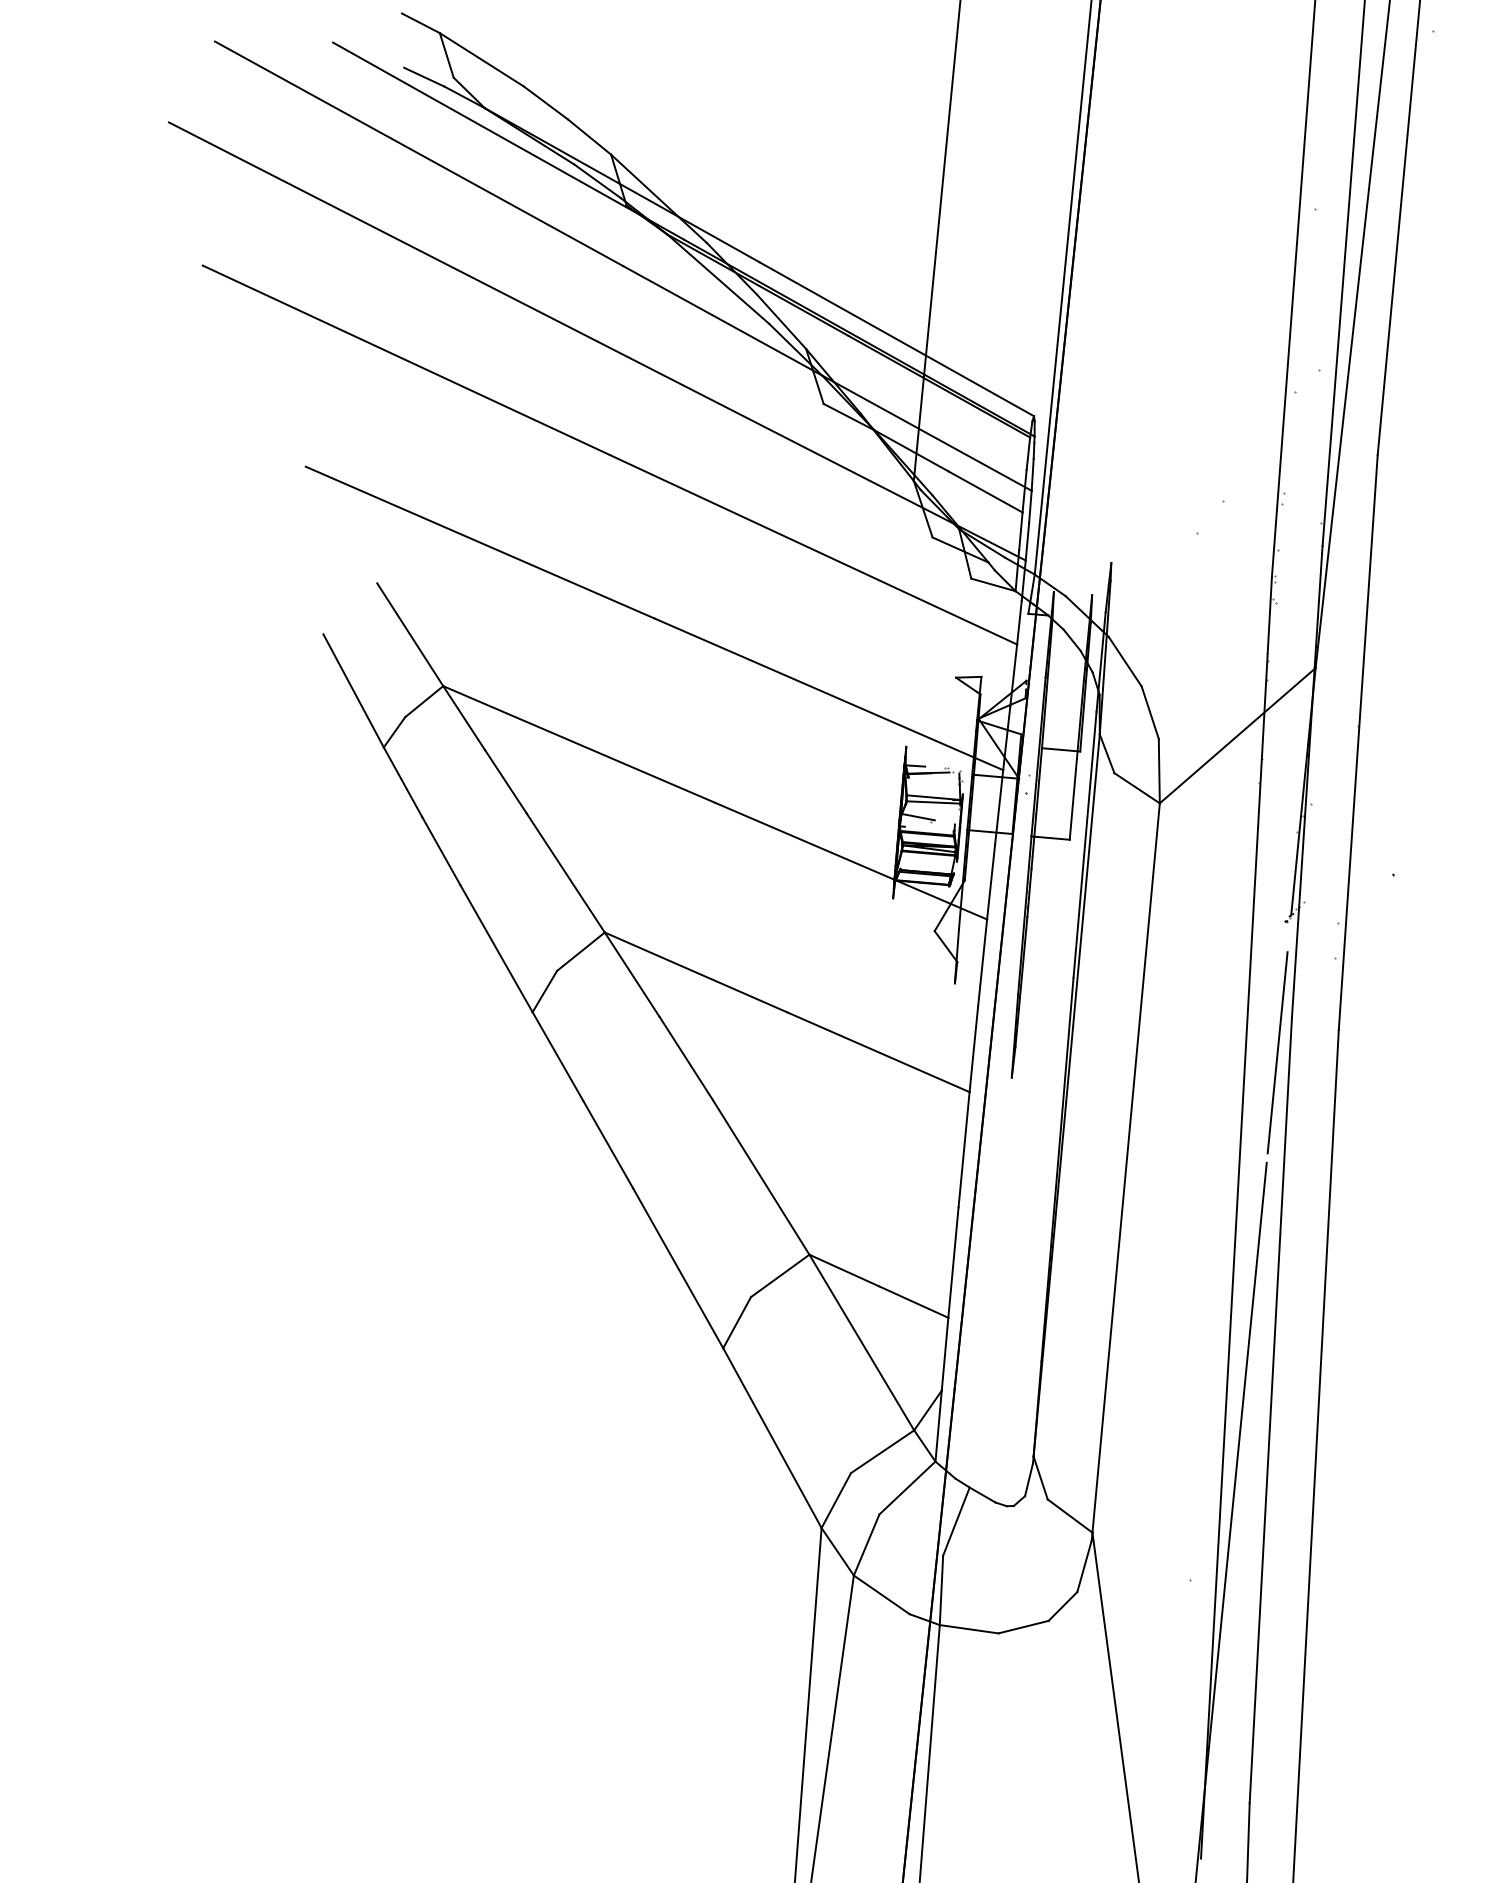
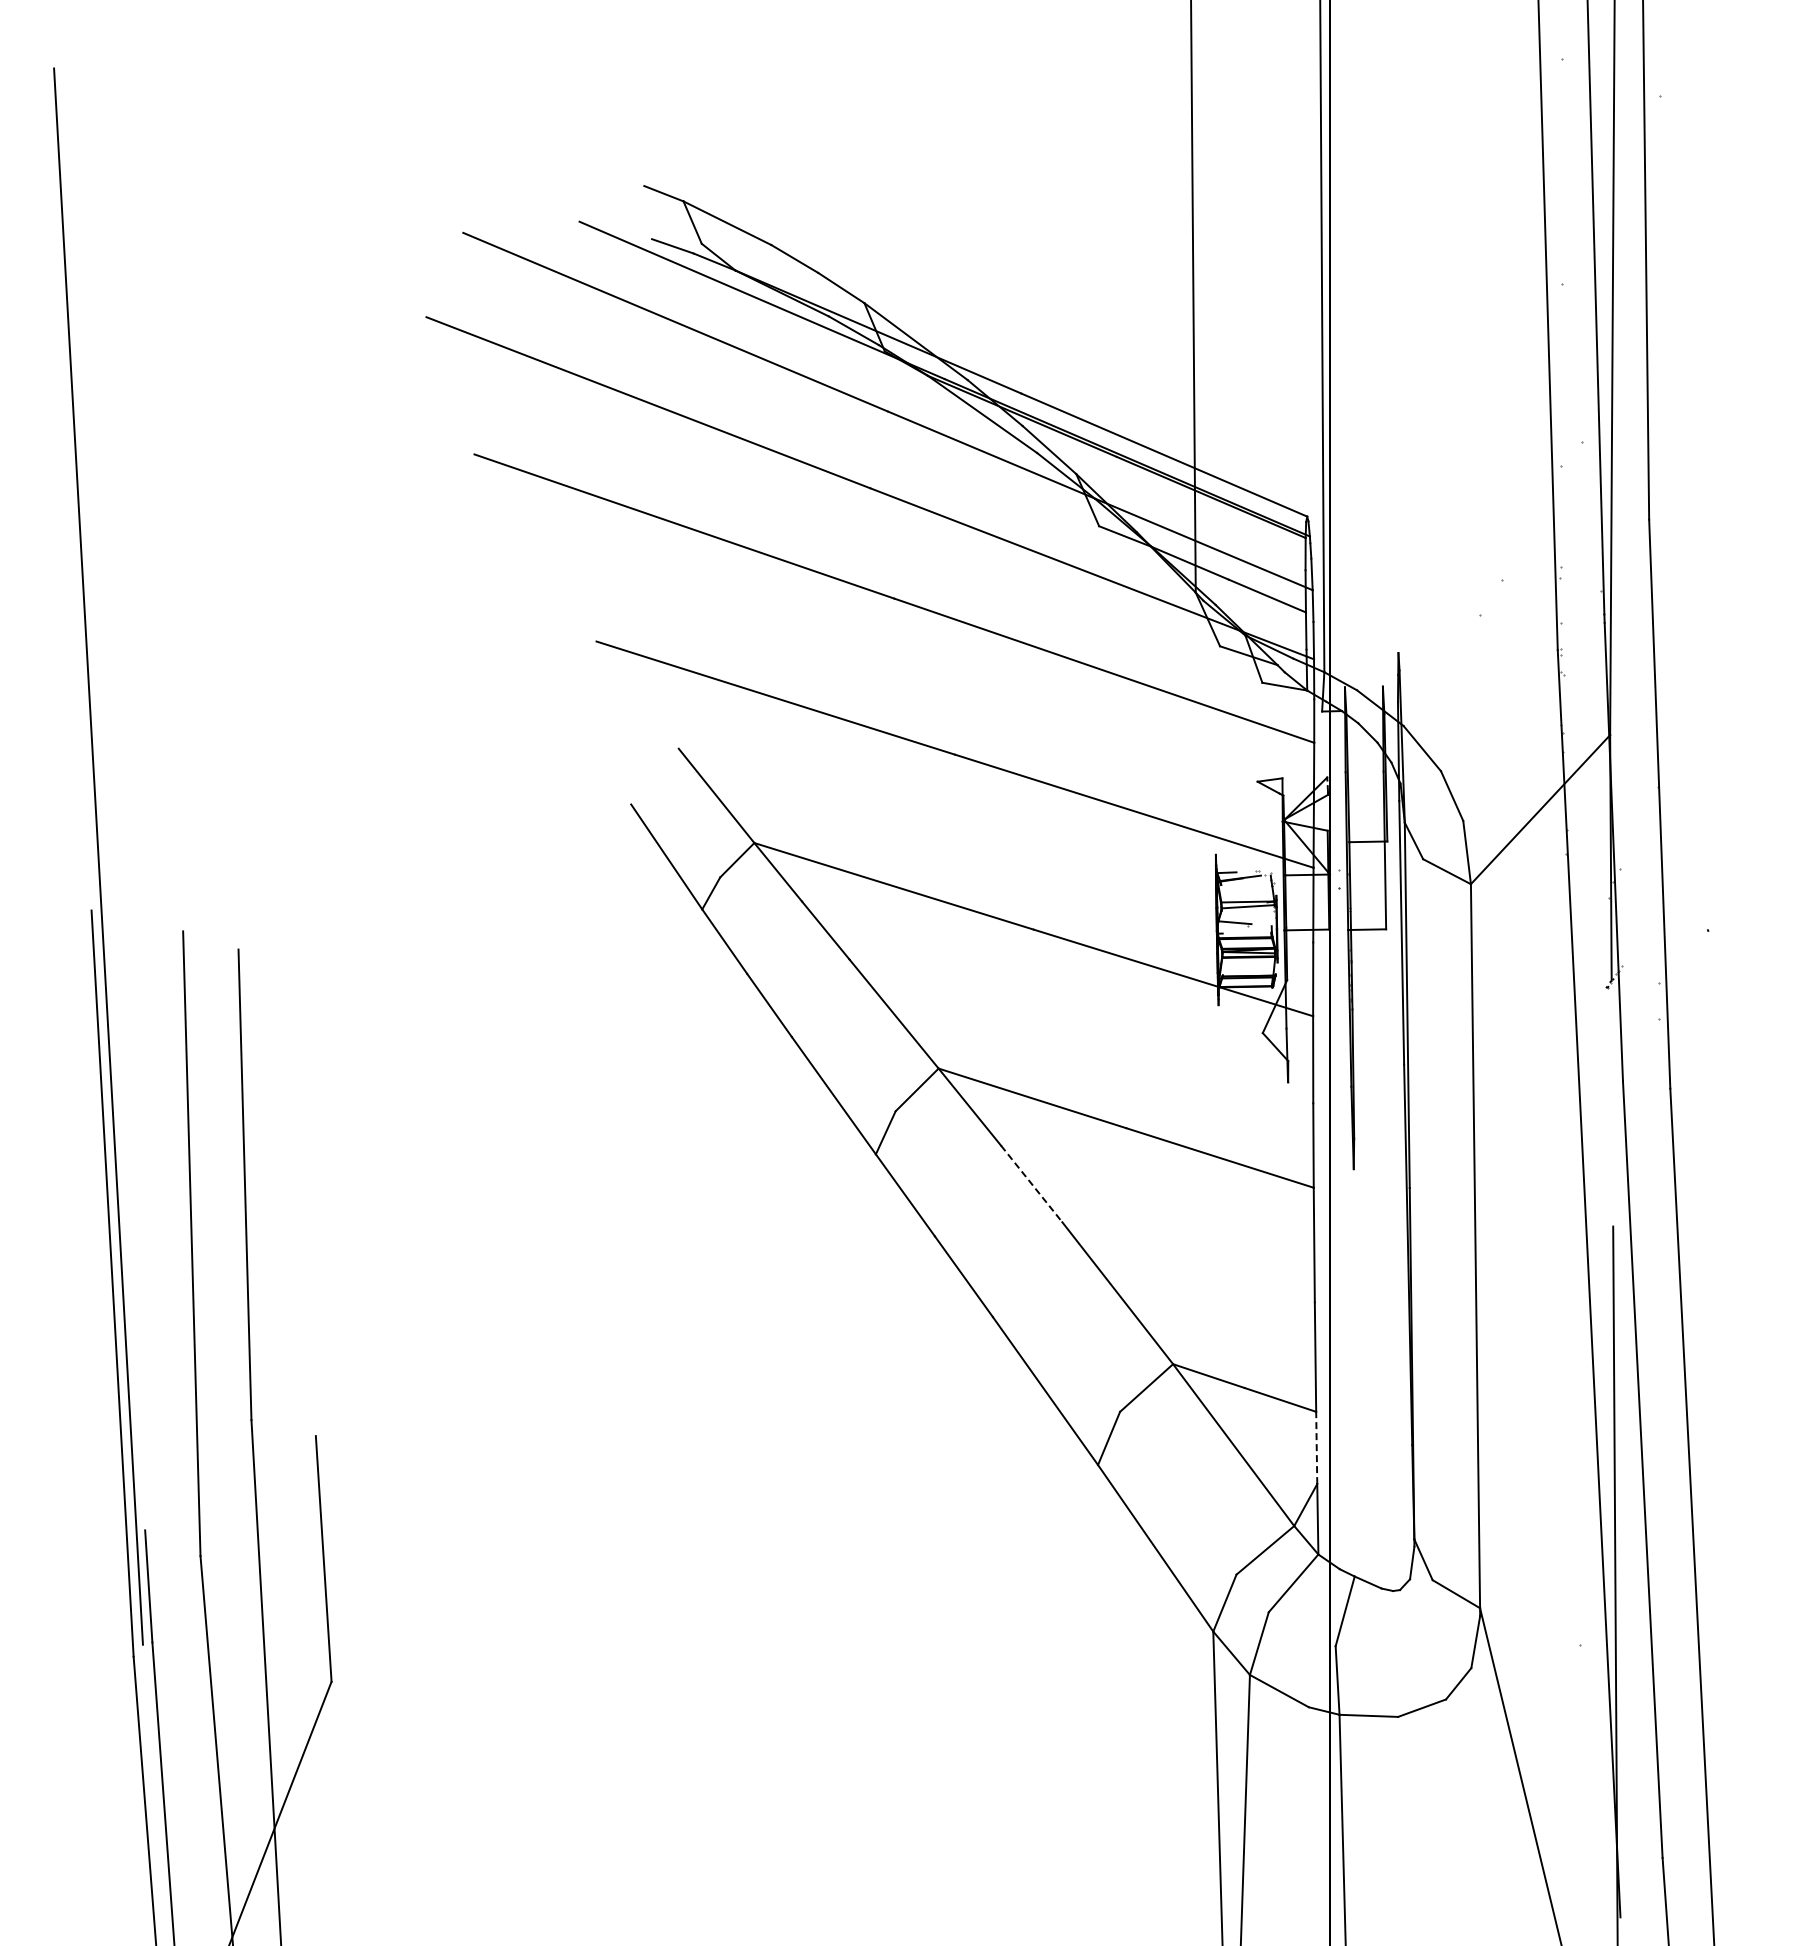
line: (1277, 1053) -> (1612, 1117), removed
line: (686, 1057) -> (1031, 1183), solid -> dashed
line: (944, 1353) -> (1316, 1447), solid -> dashed

